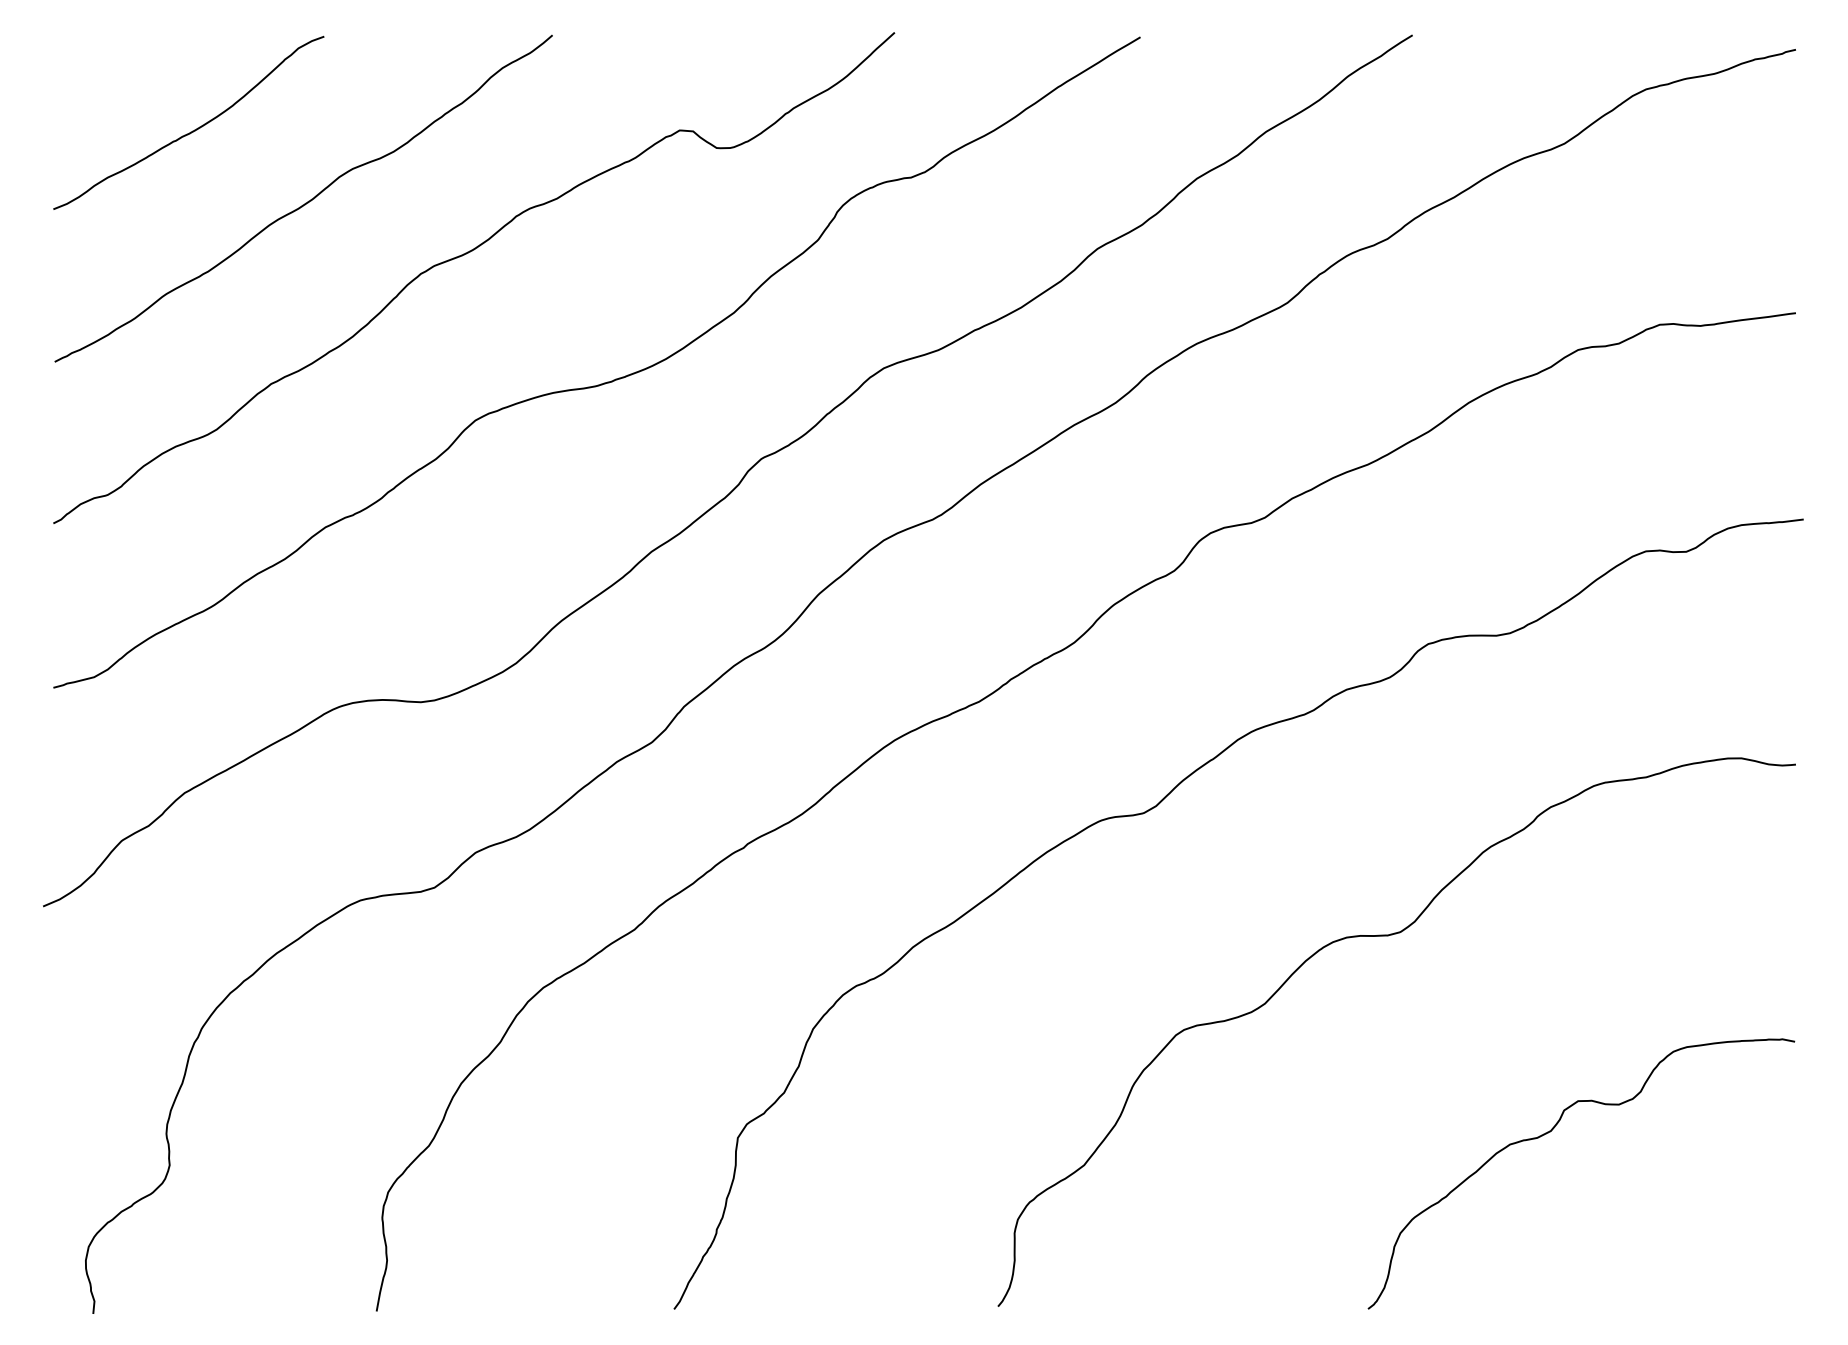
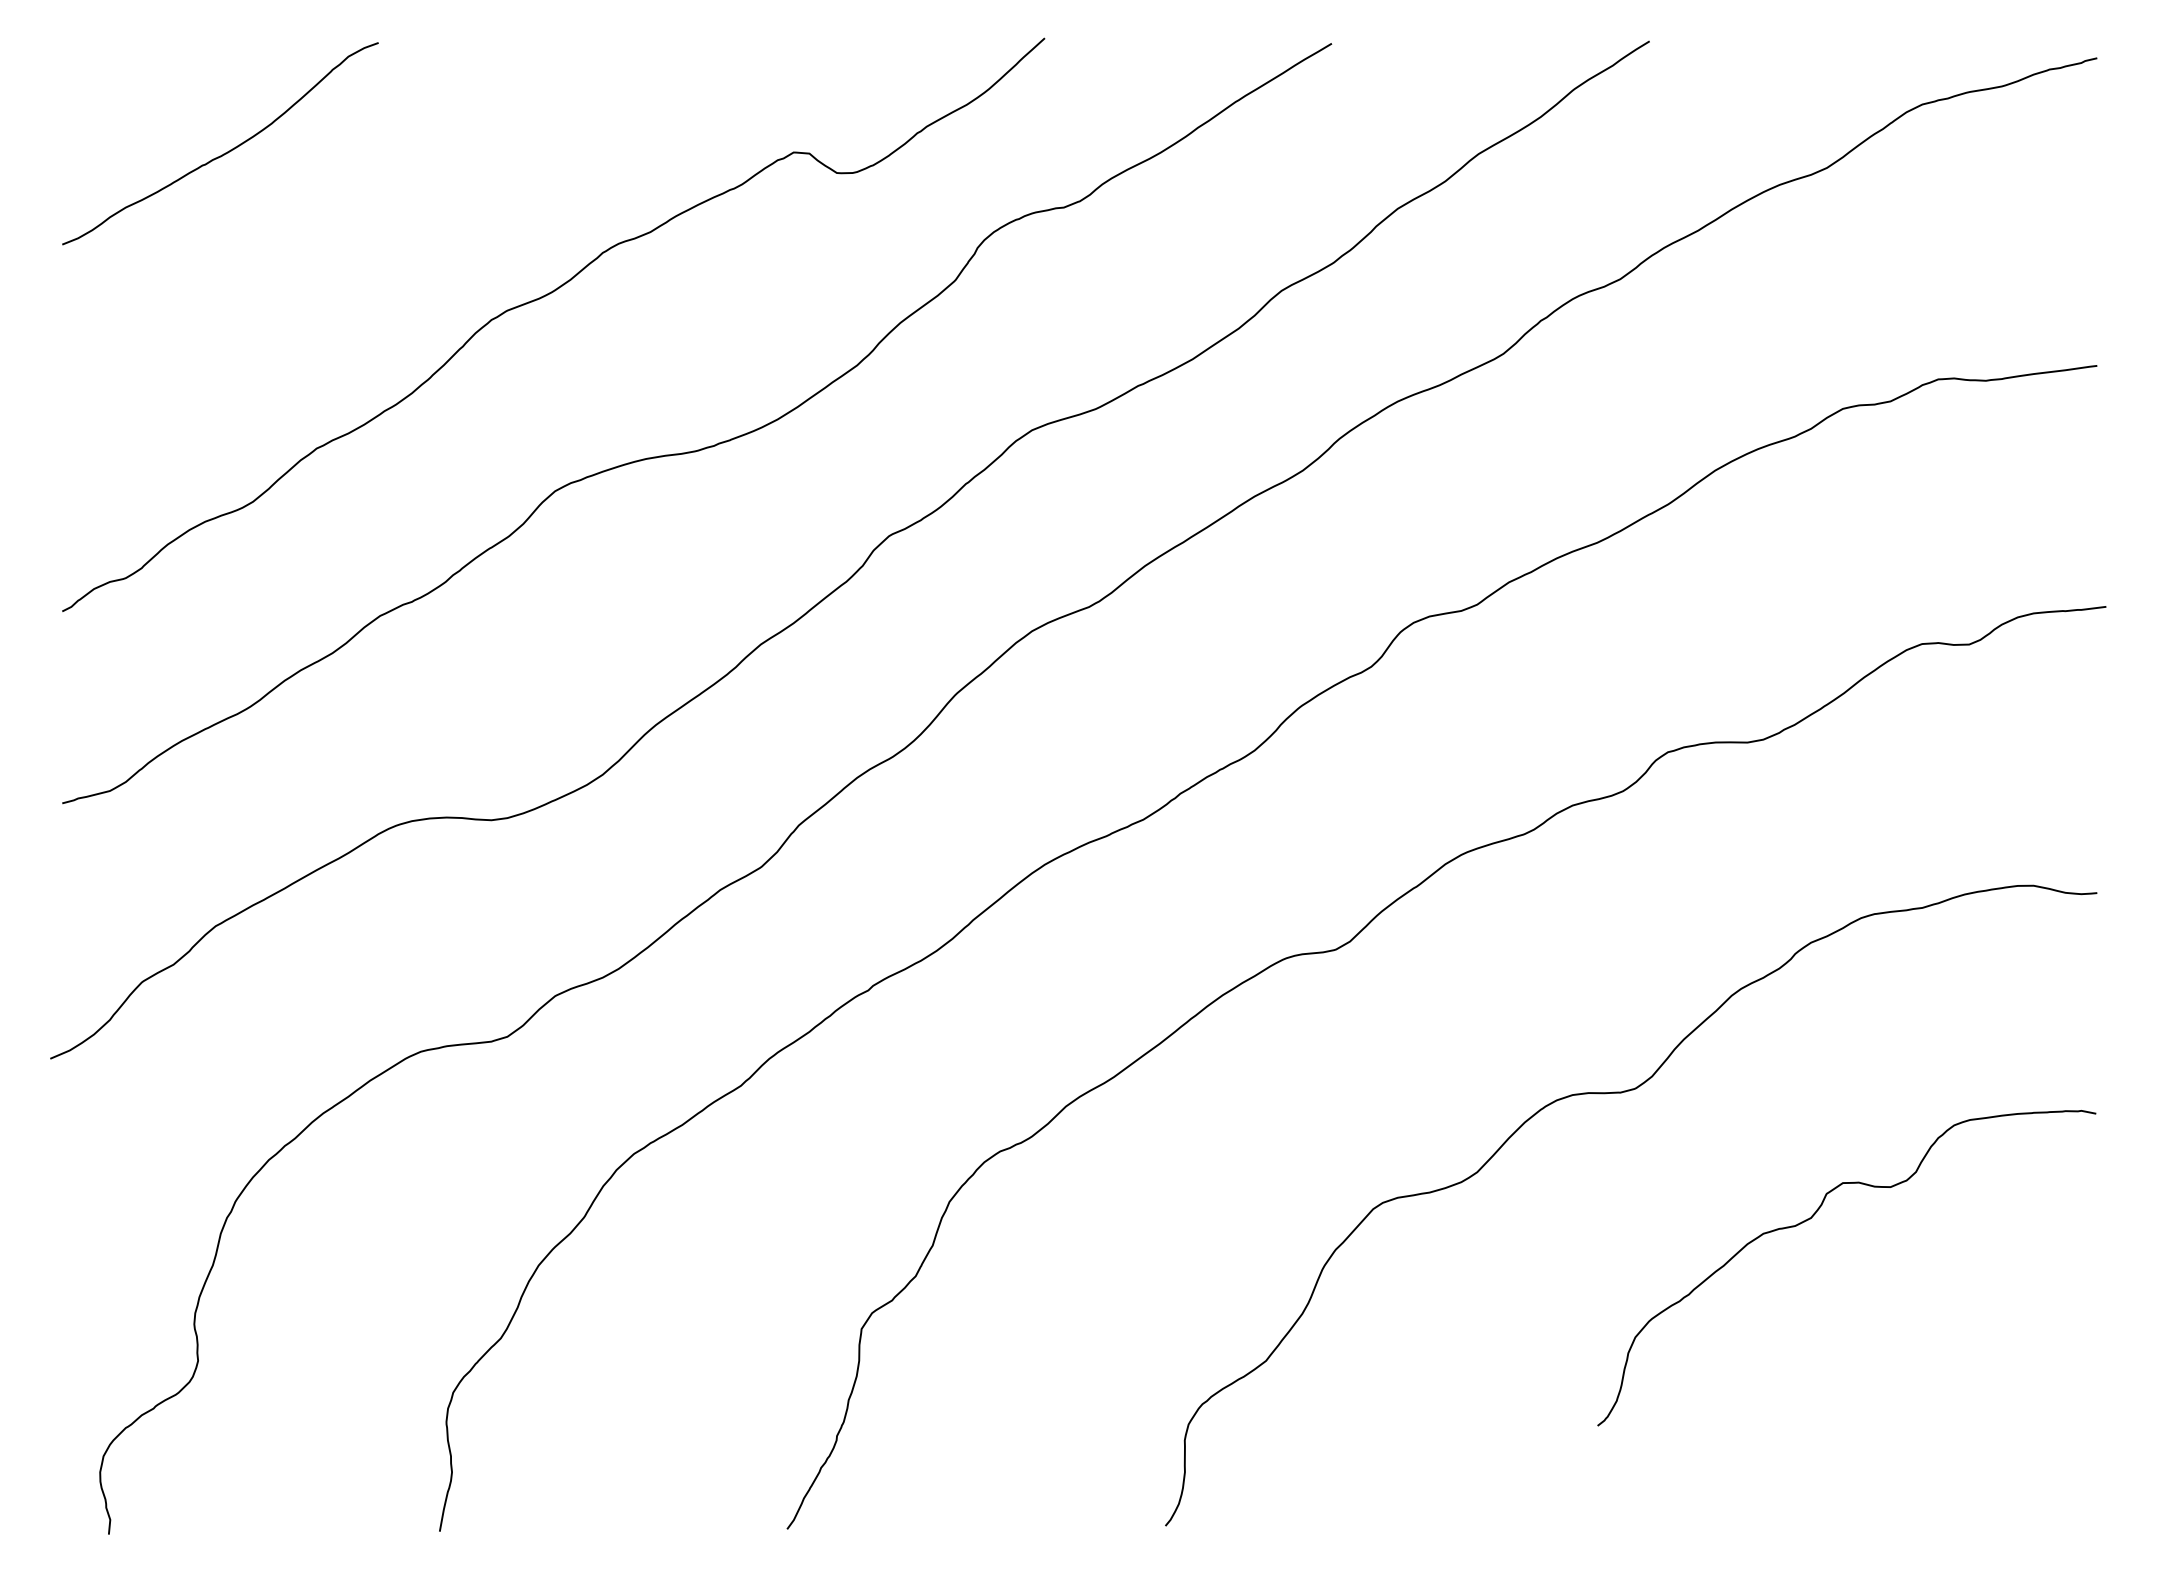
curve: (306, 202) -> (357, 236), removed
curve: (1550, 1132) -> (1810, 1219), moved

